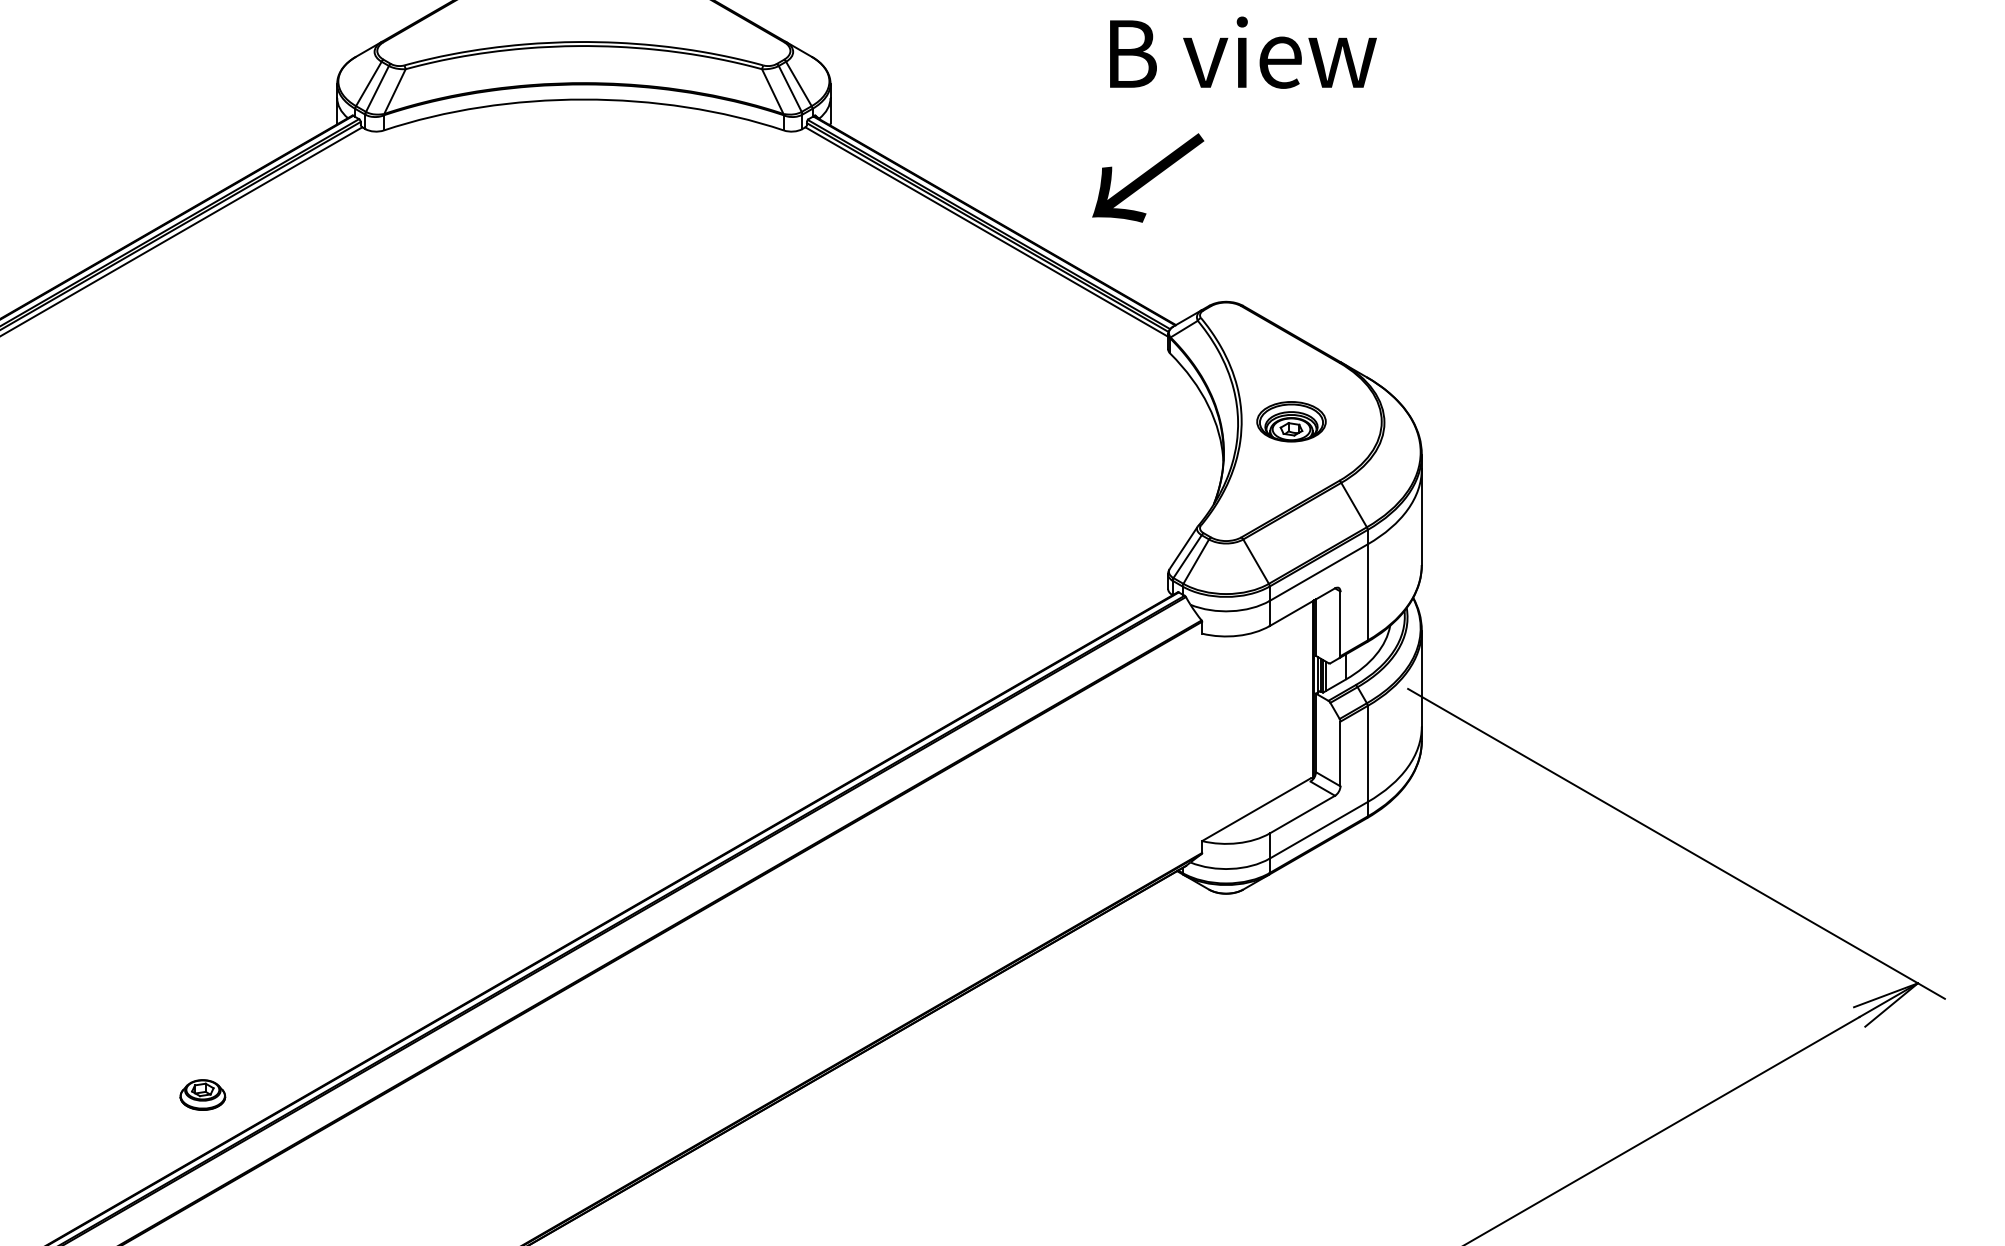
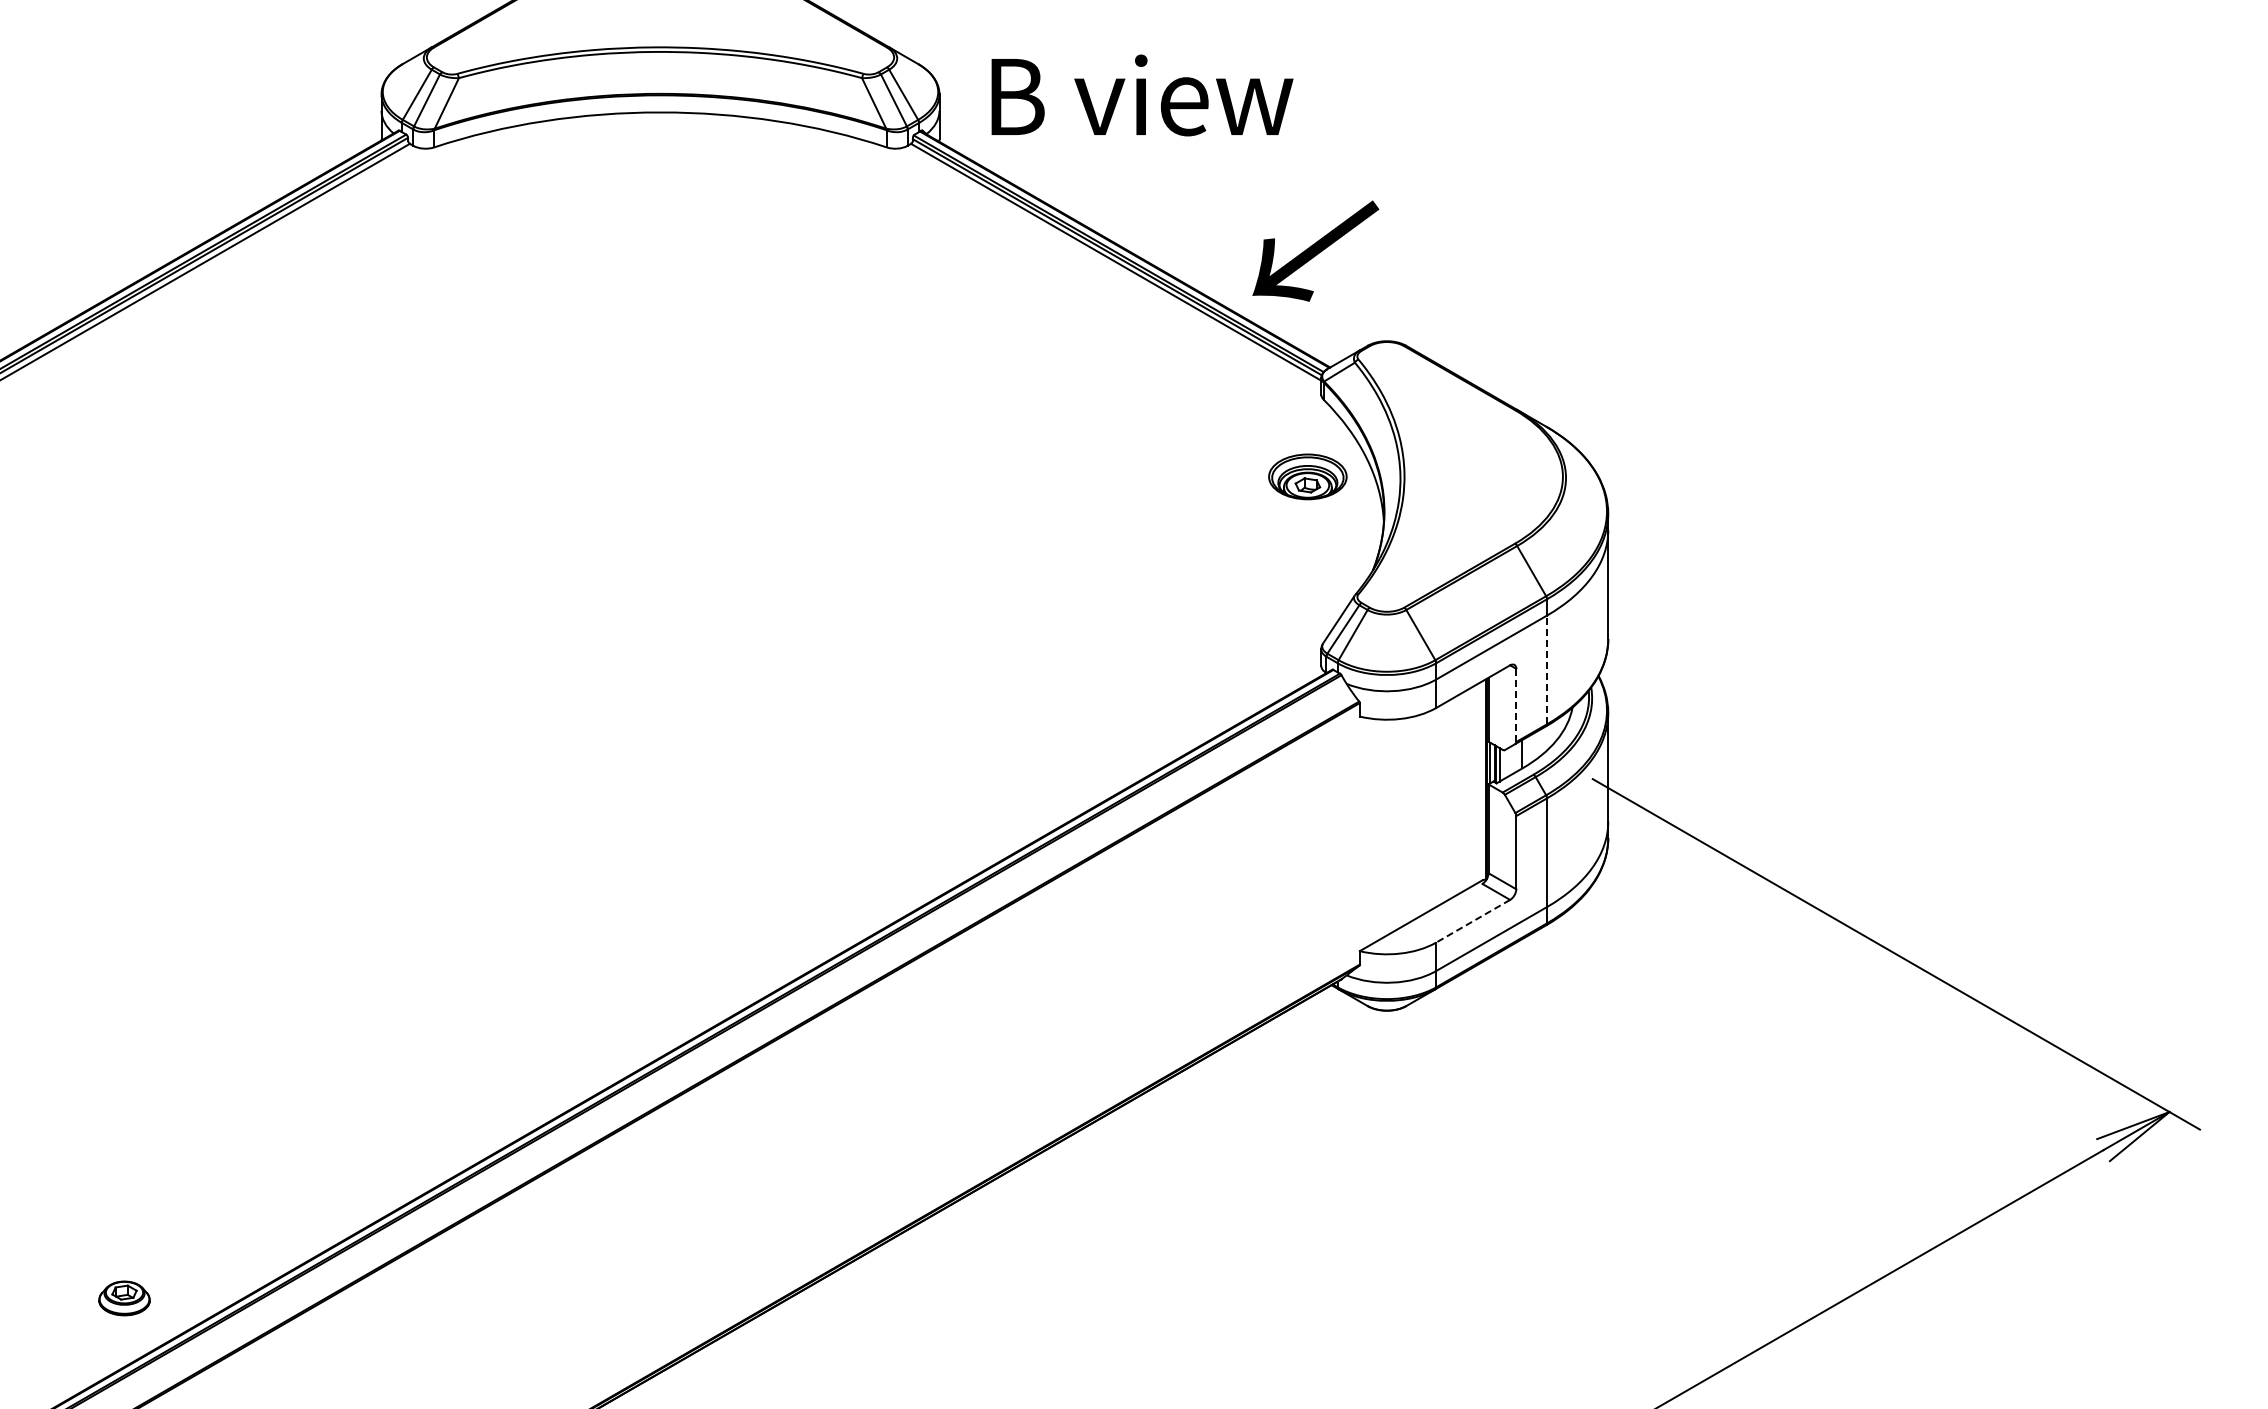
text: (1243, 52) -> (1142, 95), moved
text: (1147, 177) -> (1315, 250), moved
part: (1291, 421) -> (1307, 476), moved
line: (1368, 592) -> (1547, 669), solid -> dashed
line: (1340, 623) -> (1516, 705), solid -> dashed
line: (1302, 814) -> (1473, 921), solid -> dashed
part: (202, 1095) -> (124, 1298), moved

